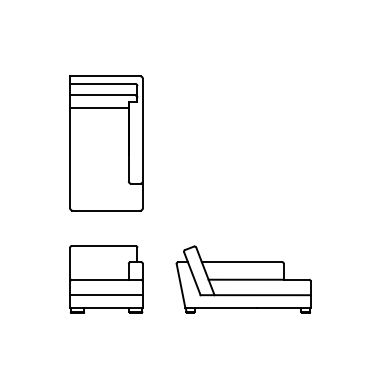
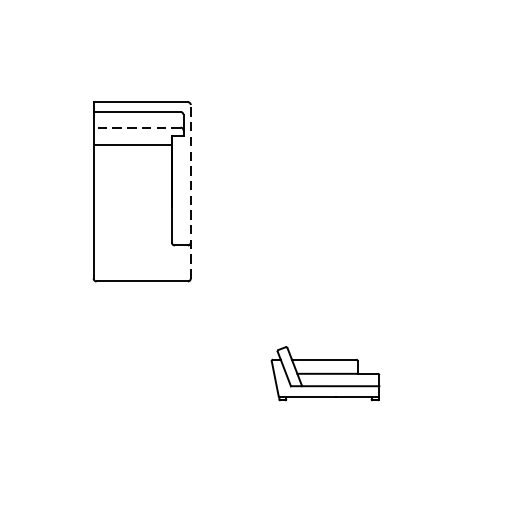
line: (102, 95) -> (136, 127), solid -> dashed
line: (142, 143) -> (190, 191), solid -> dashed
part: (106, 279) -> (142, 373), removed
part: (243, 279) -> (325, 373), size x0.6

